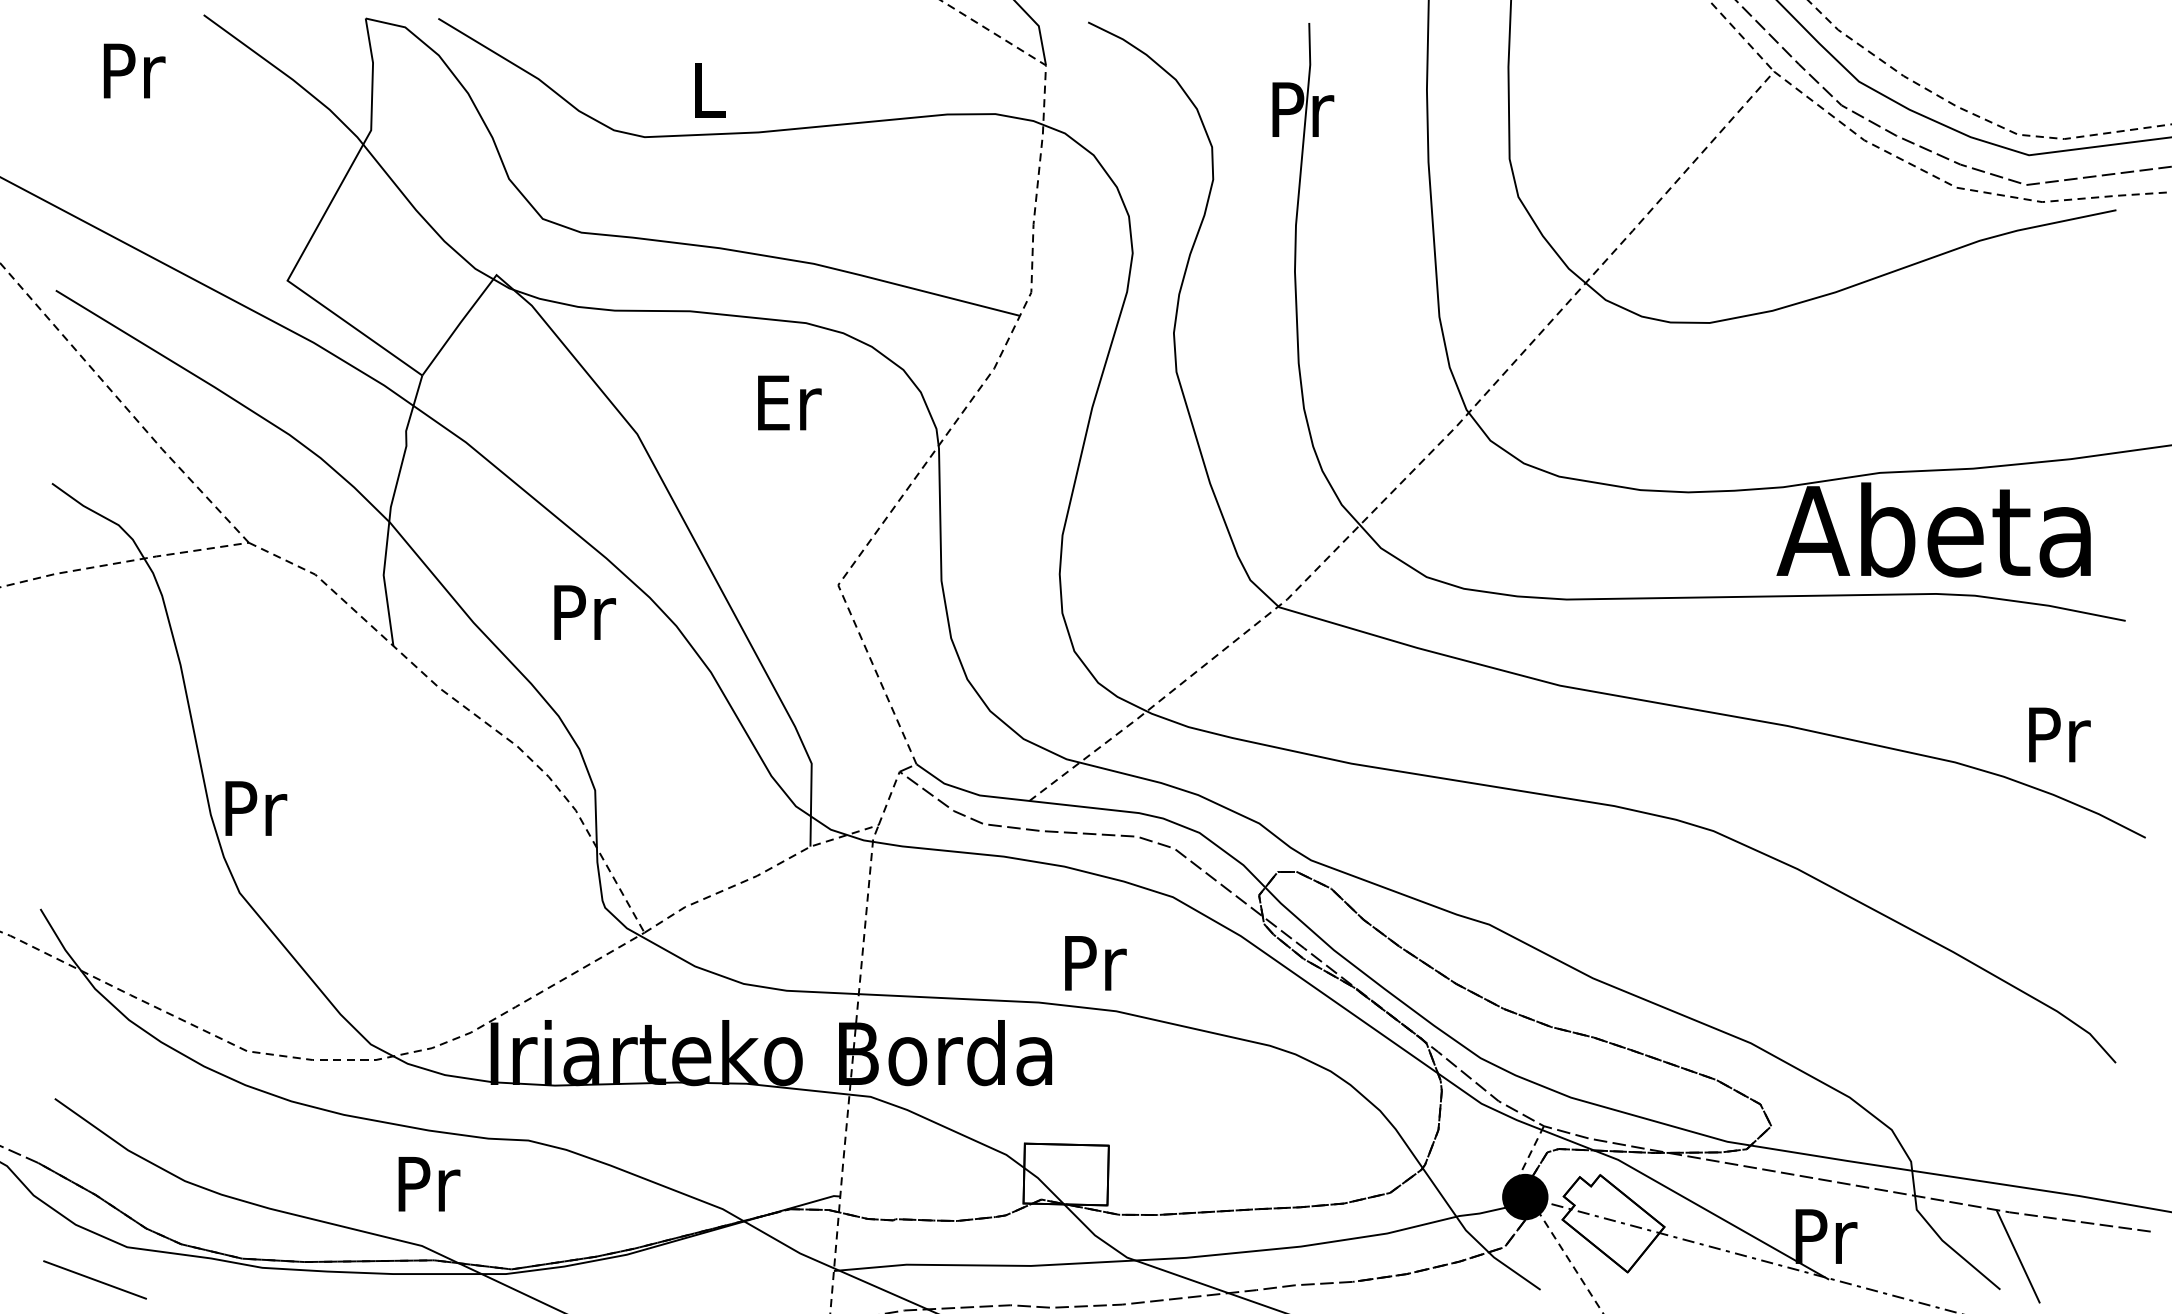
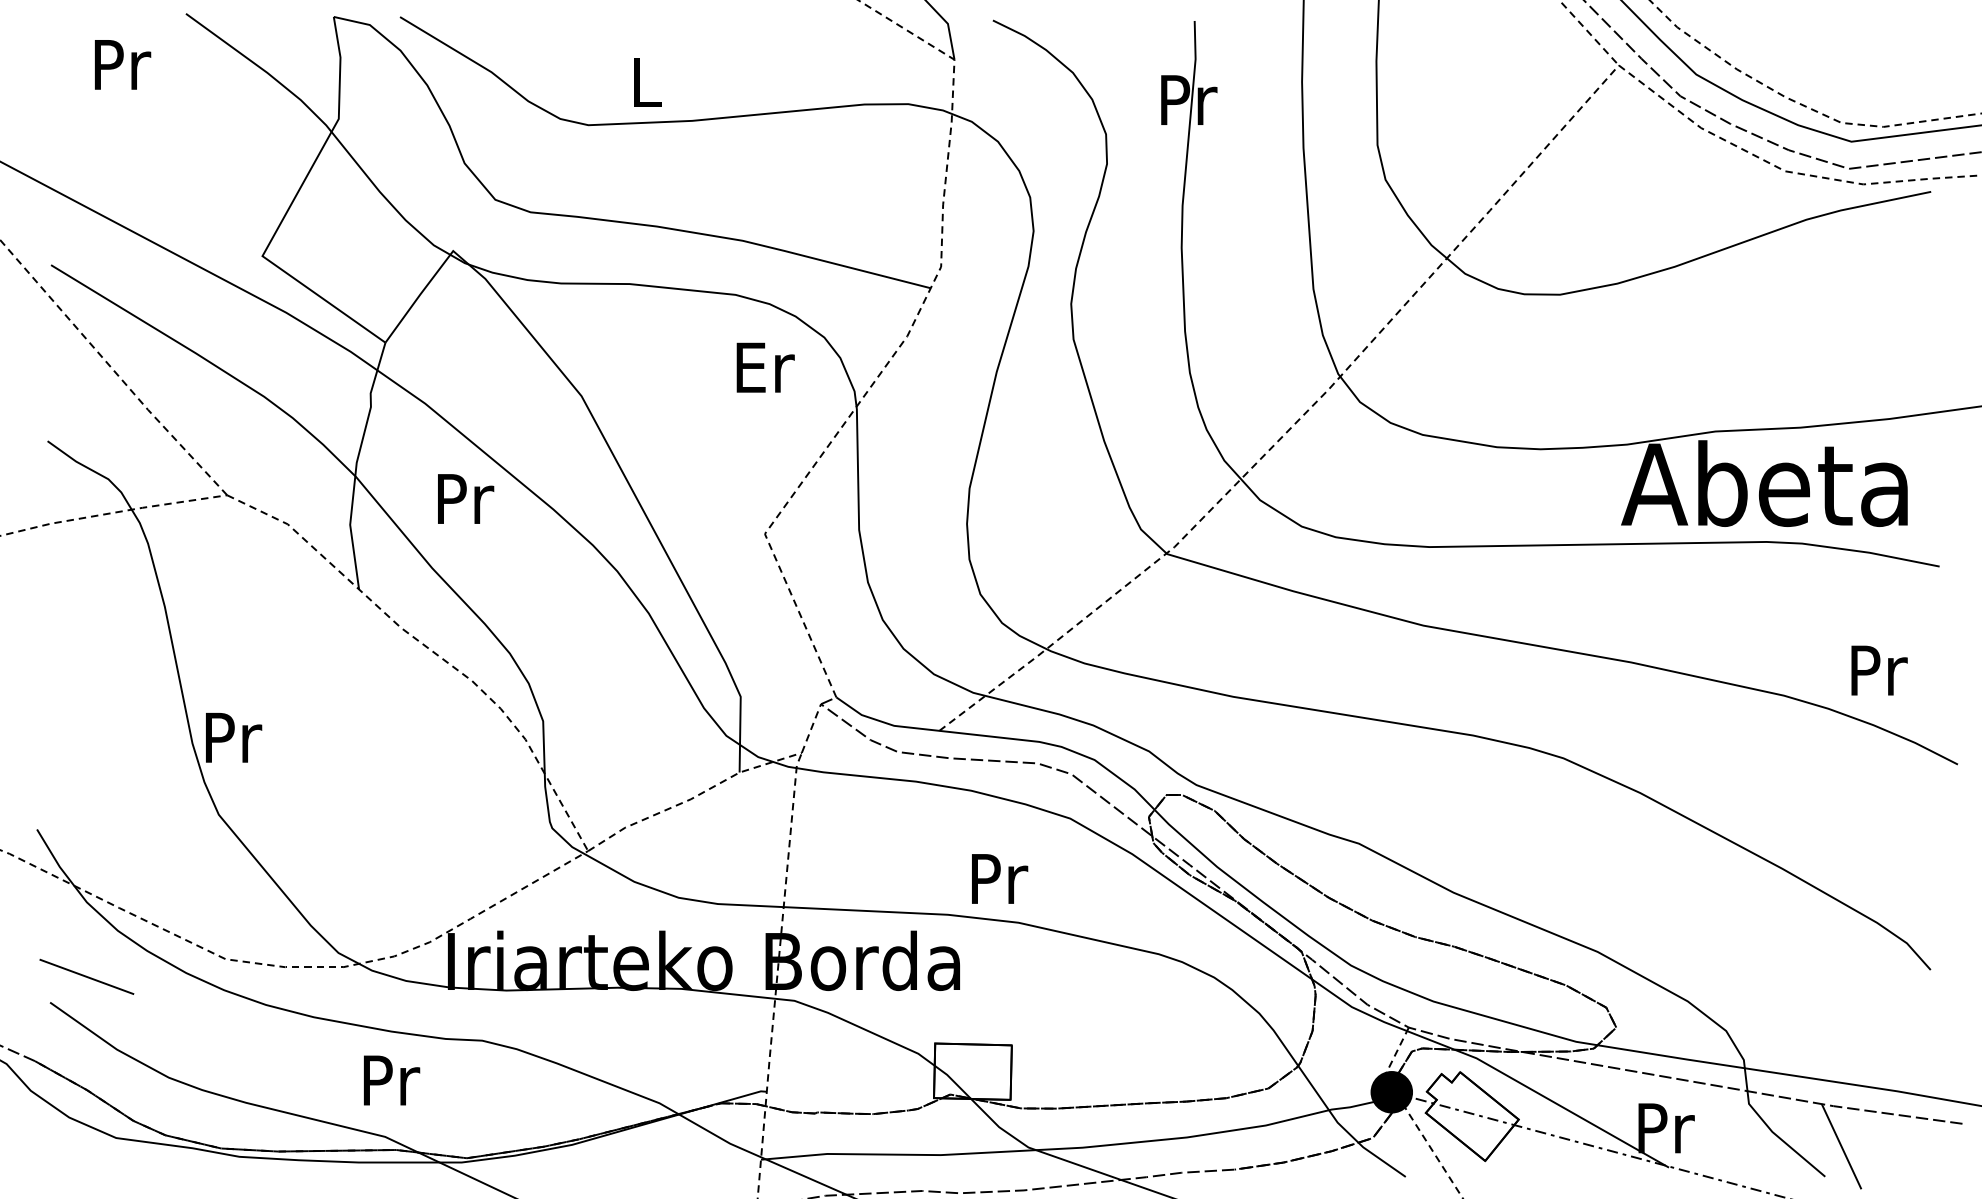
text: (789, 402) -> (765, 367), moved
text: (585, 612) -> (466, 498), moved
line: (94, 1279) -> (86, 976), moved

